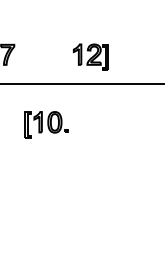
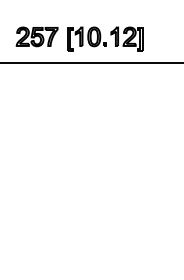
part: (46, 124) -> (86, 38), moved

